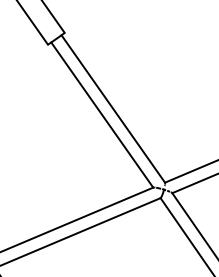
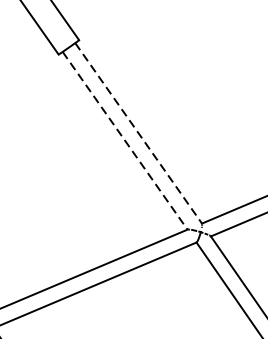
line: (113, 109) -> (138, 133), solid -> dashed
line: (102, 115) -> (125, 141), solid -> dashed

